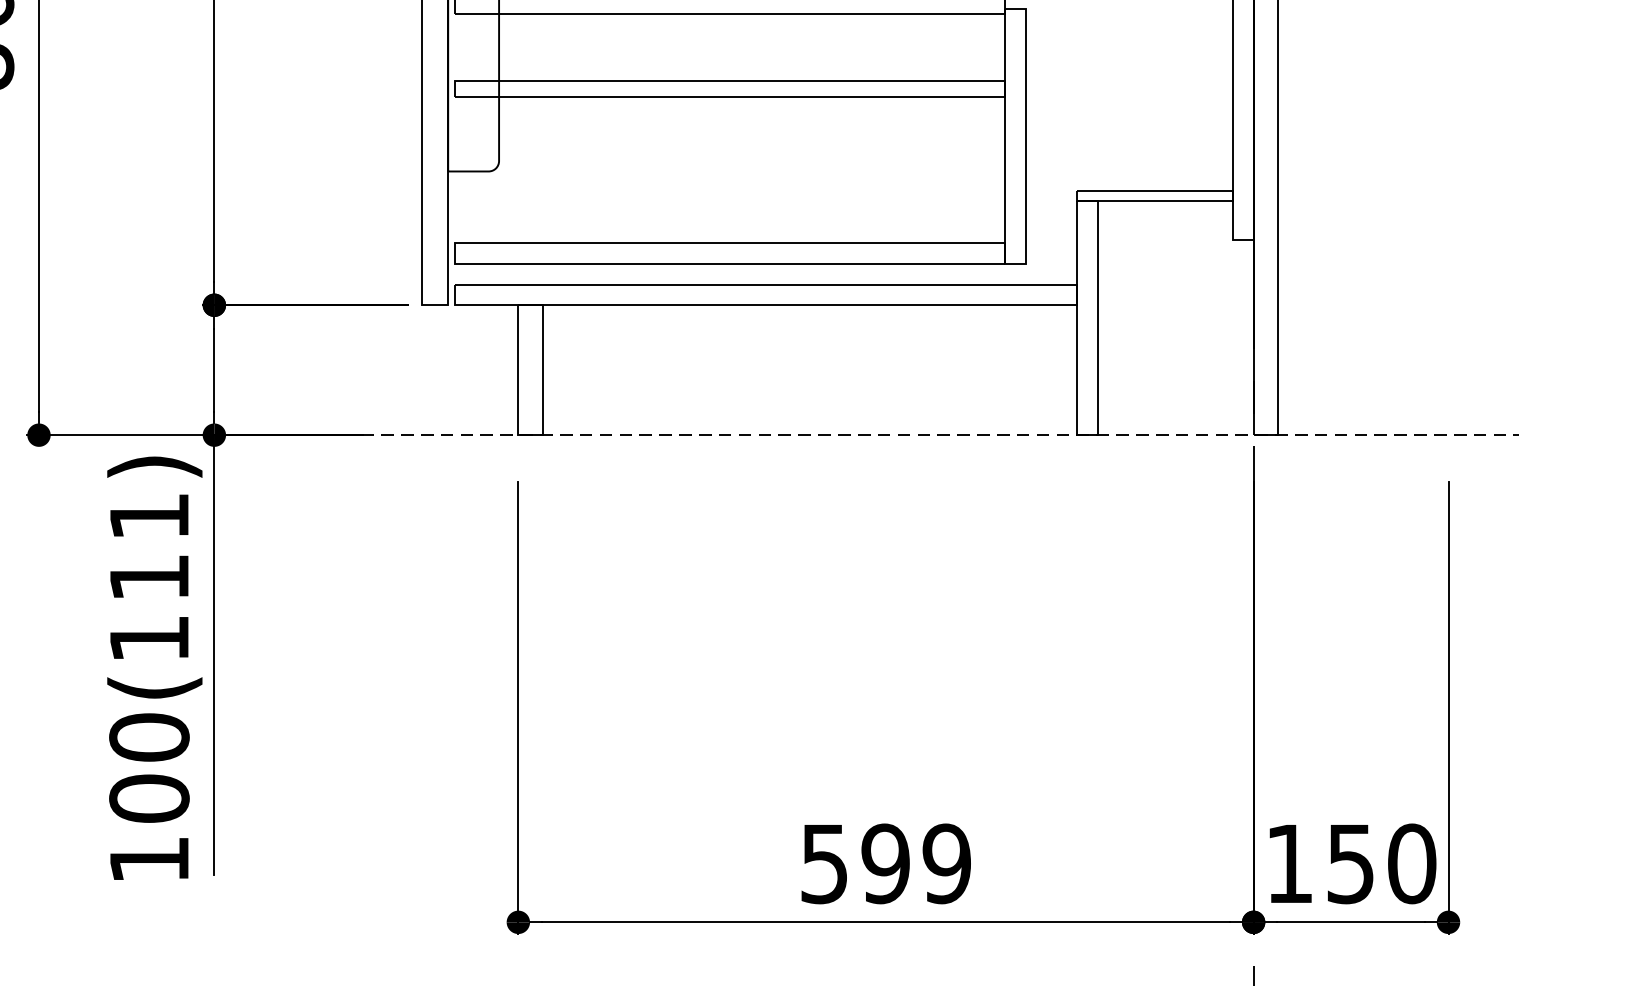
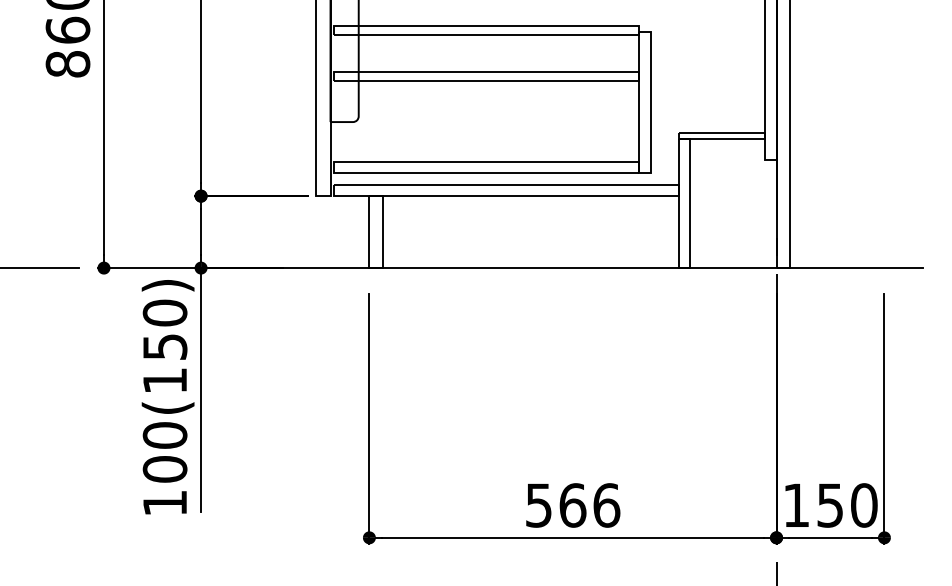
line: (870, 435) -> (564, 268), dashed -> solid
text: (148, 546) -> (164, 329), 100(111) -> 100(150)
text: (915, 863) -> (589, 505), 599 -> 566

